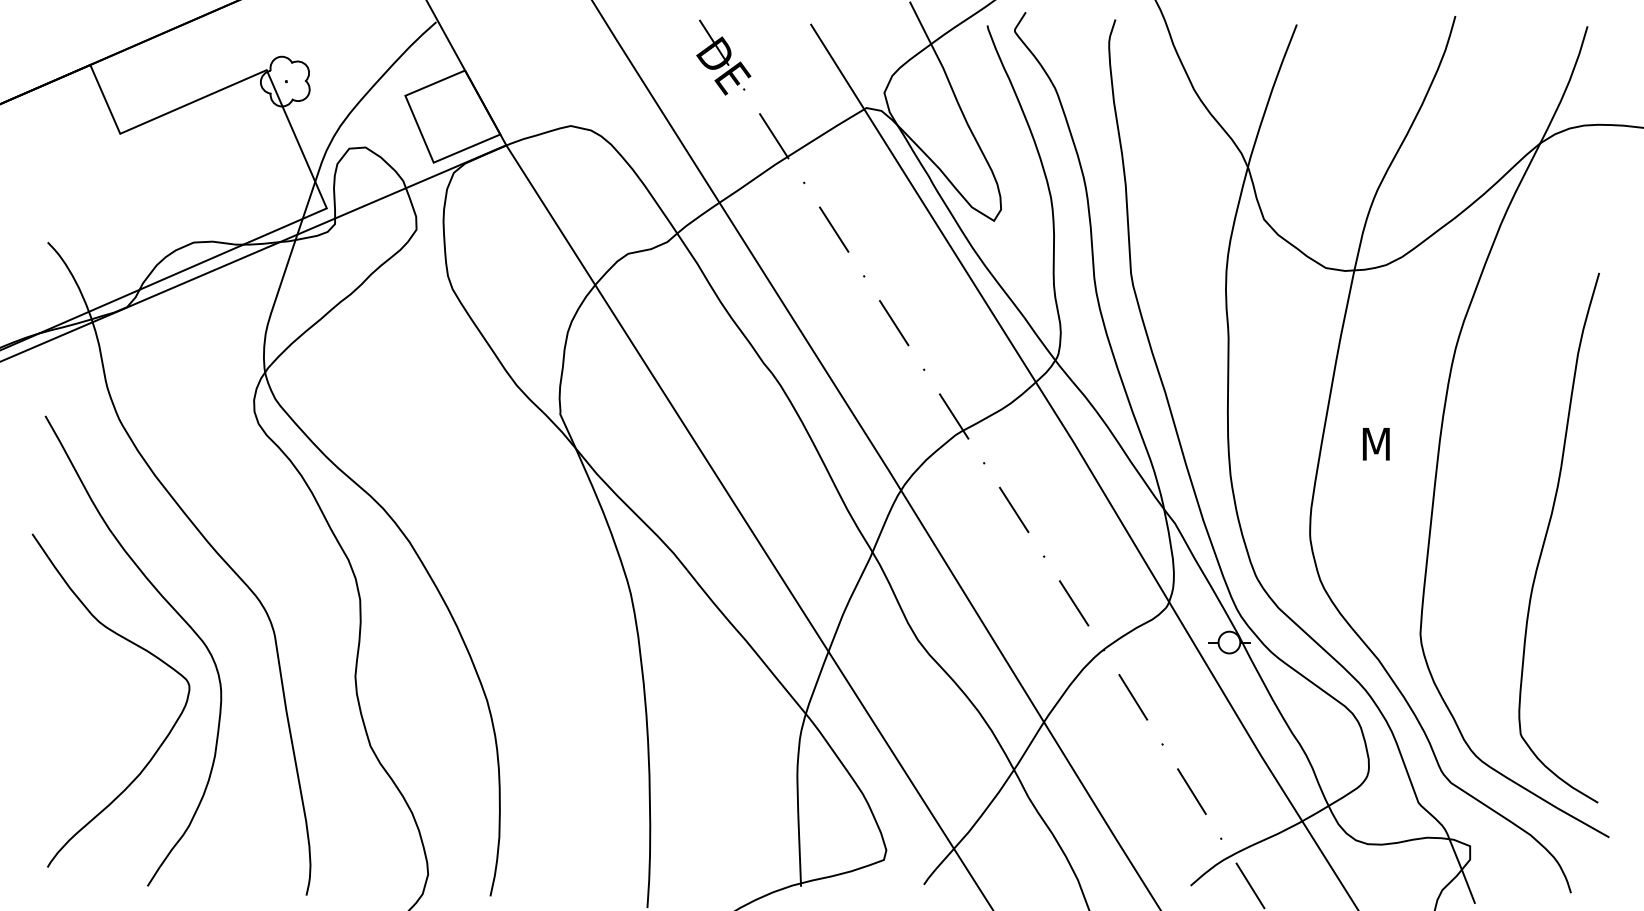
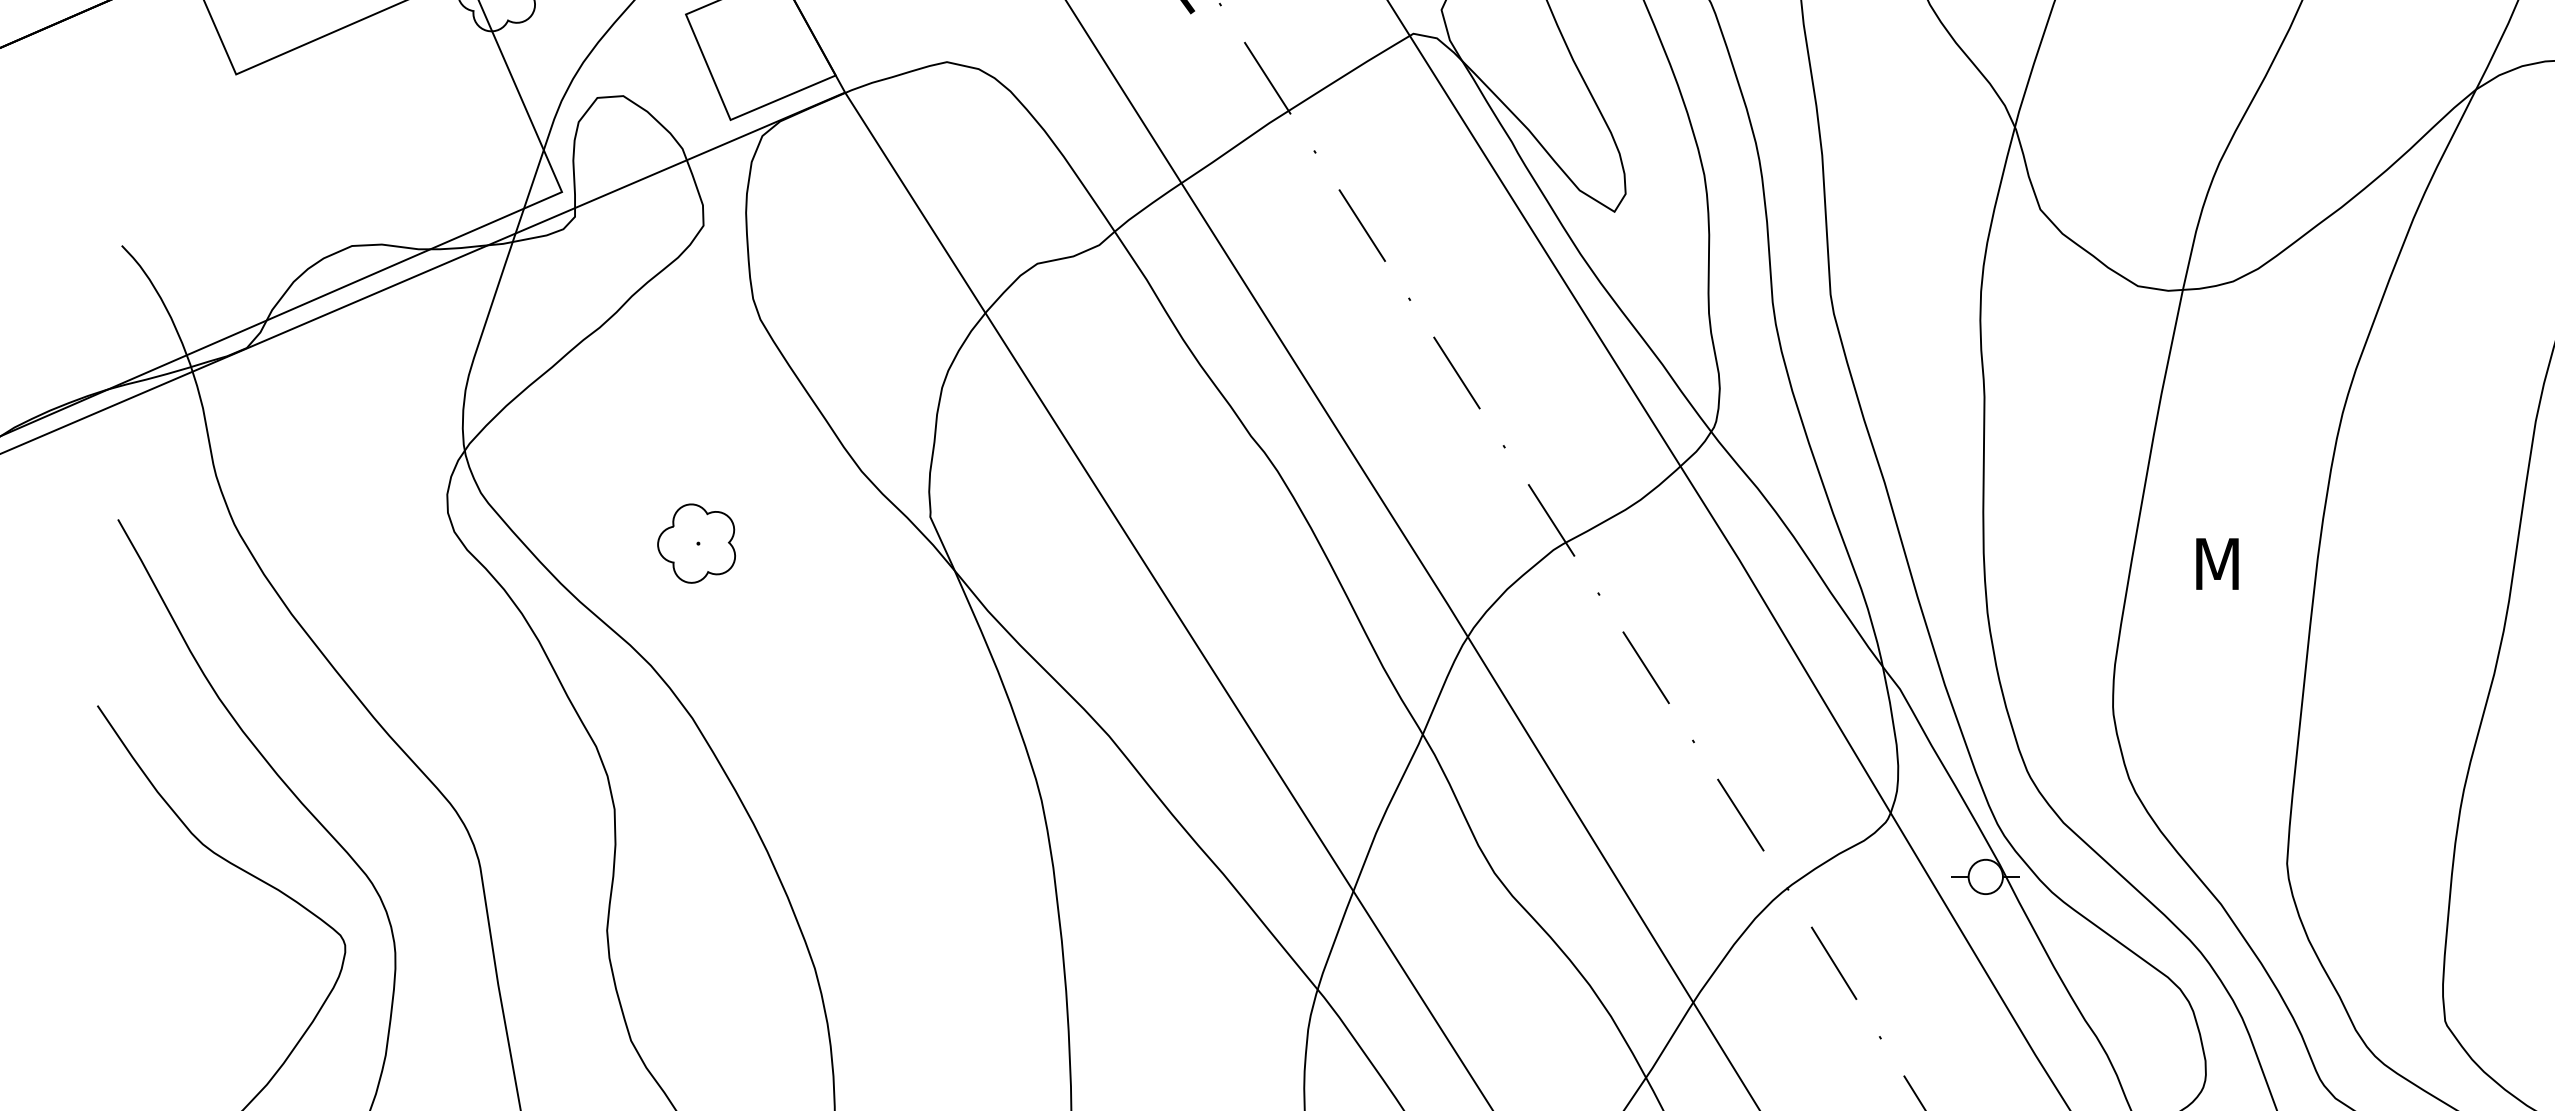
part: (411, 430) -> (695, 542), added

